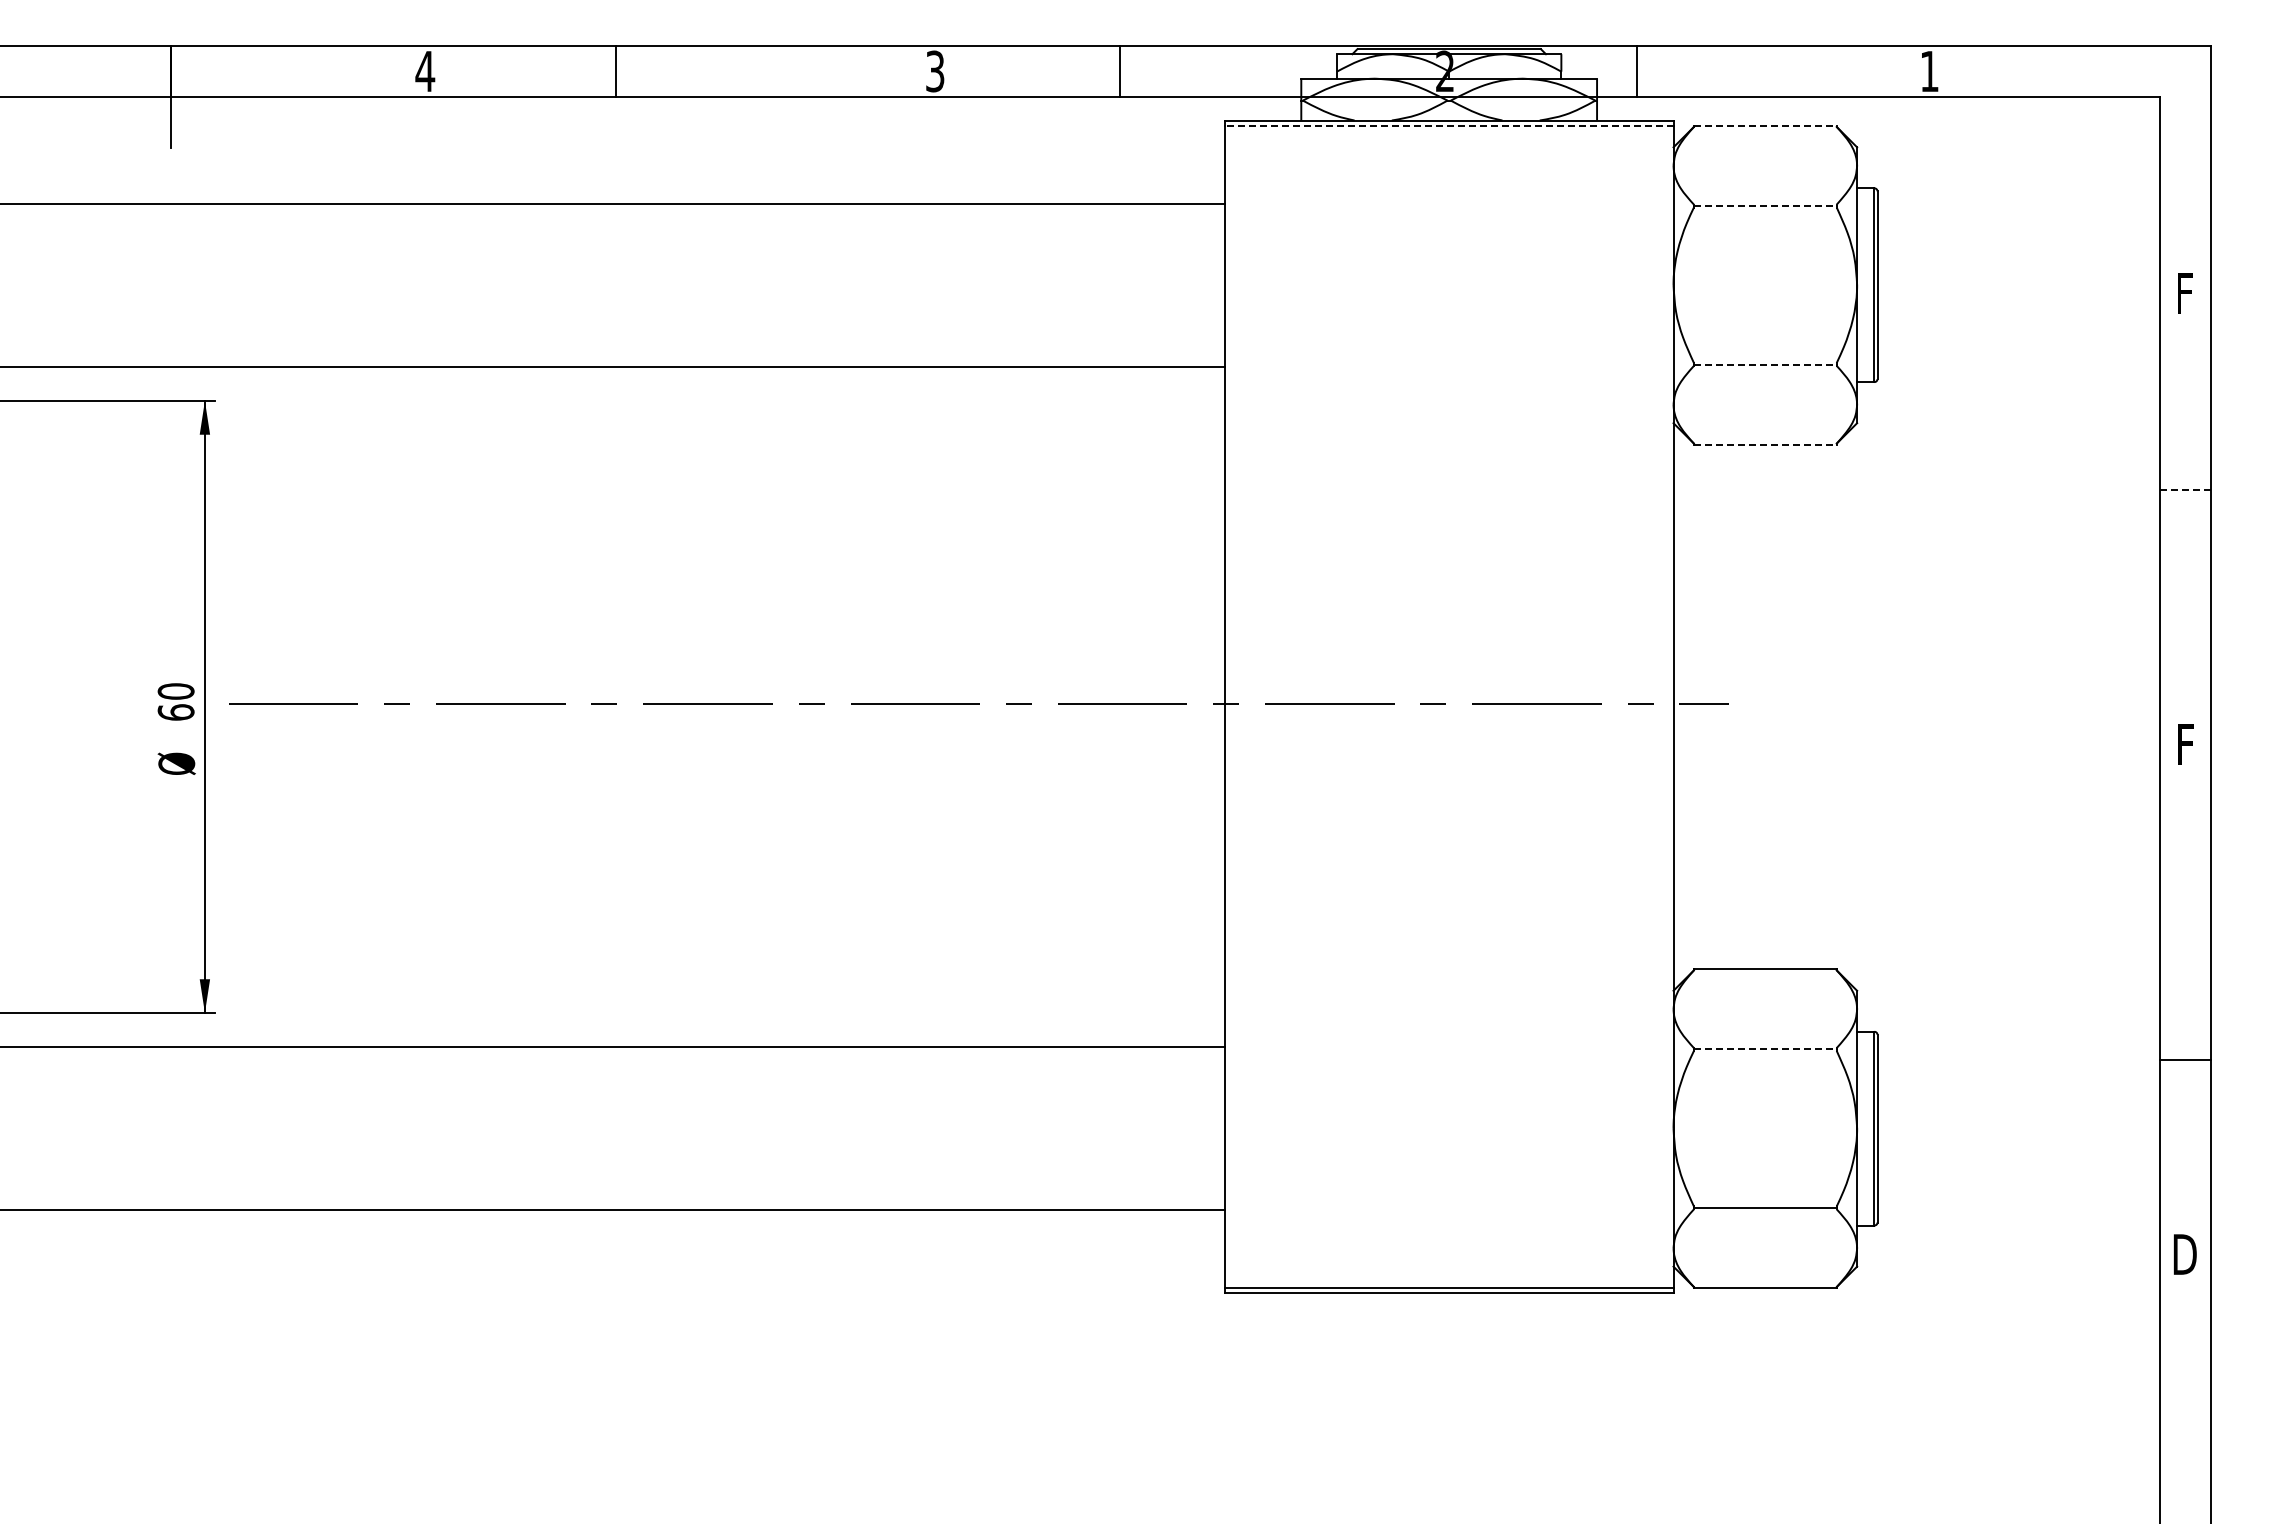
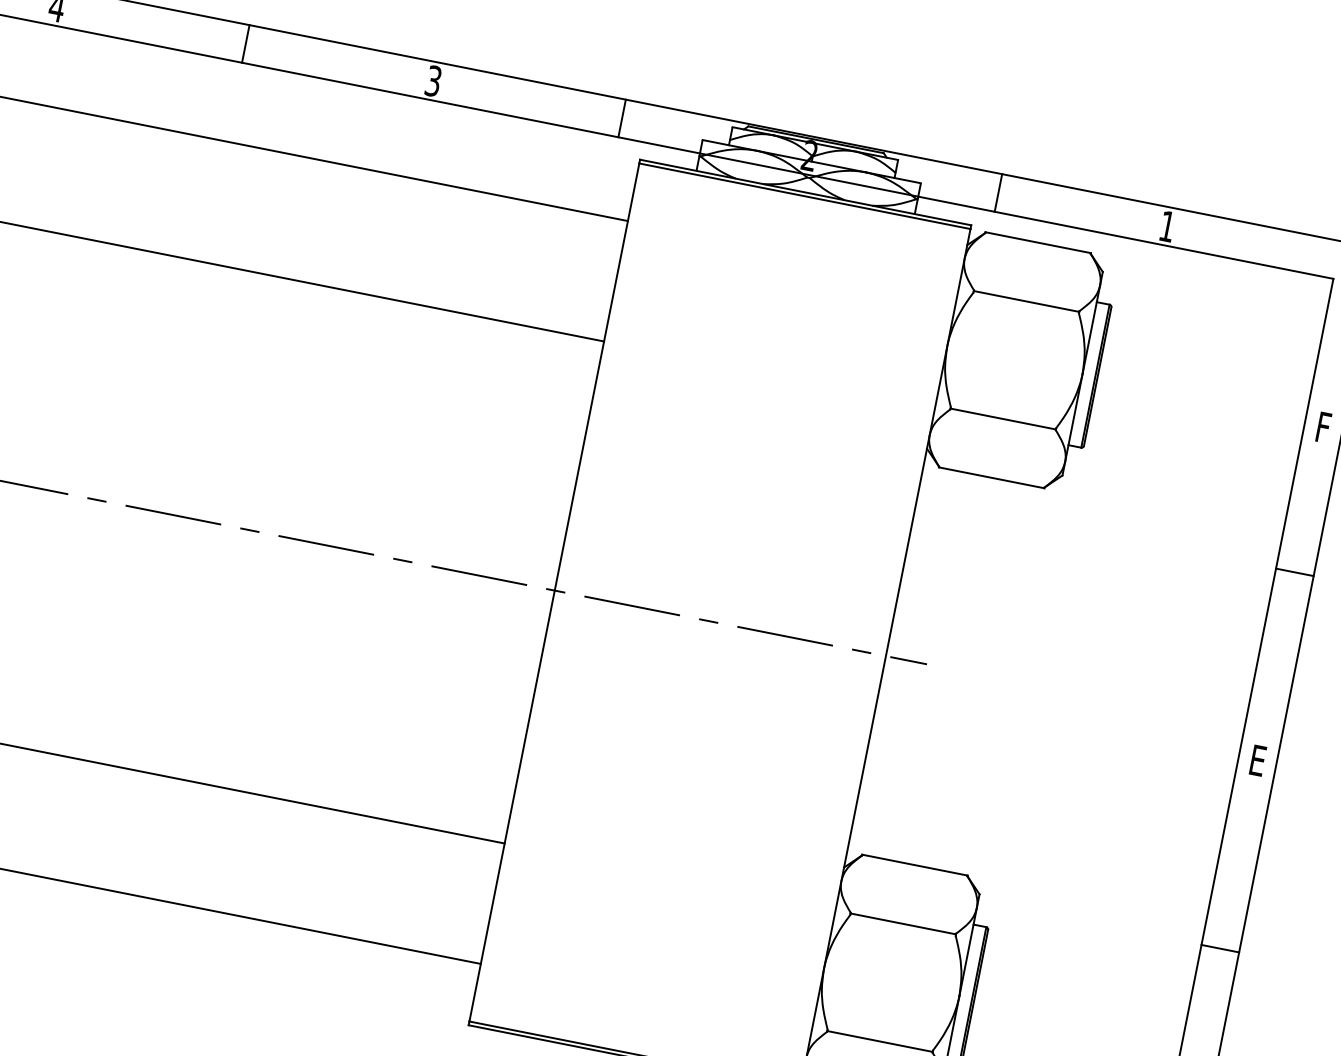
line: (615, 70) -> (245, 43), moved
line: (1119, 70) -> (622, 117), moved
line: (1636, 70) -> (998, 192), moved
line: (1448, 125) -> (804, 196), dashed -> solid
line: (1765, 125) -> (1038, 242), dashed -> solid
line: (1765, 205) -> (1026, 301), dashed -> solid
line: (1765, 364) -> (1003, 418), dashed -> solid
line: (1765, 444) -> (991, 477), dashed -> solid
line: (2185, 489) -> (1295, 572), dashed -> solid
text: (2185, 744) -> (1257, 760), F -> E
line: (1765, 1049) -> (903, 924), dashed -> solid
line: (2184, 1060) -> (1219, 948), moved

